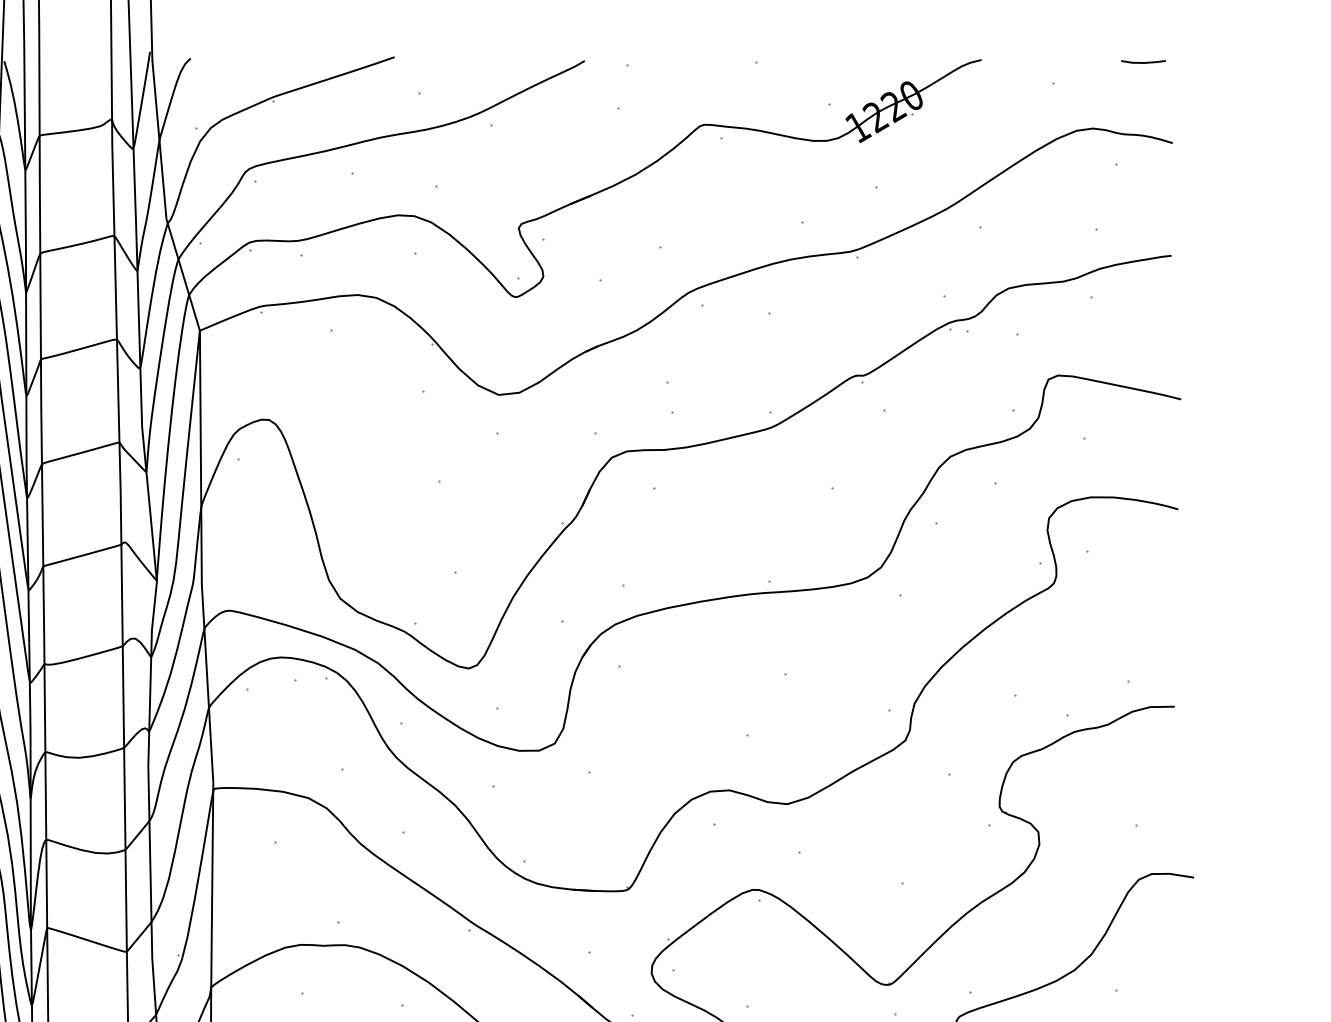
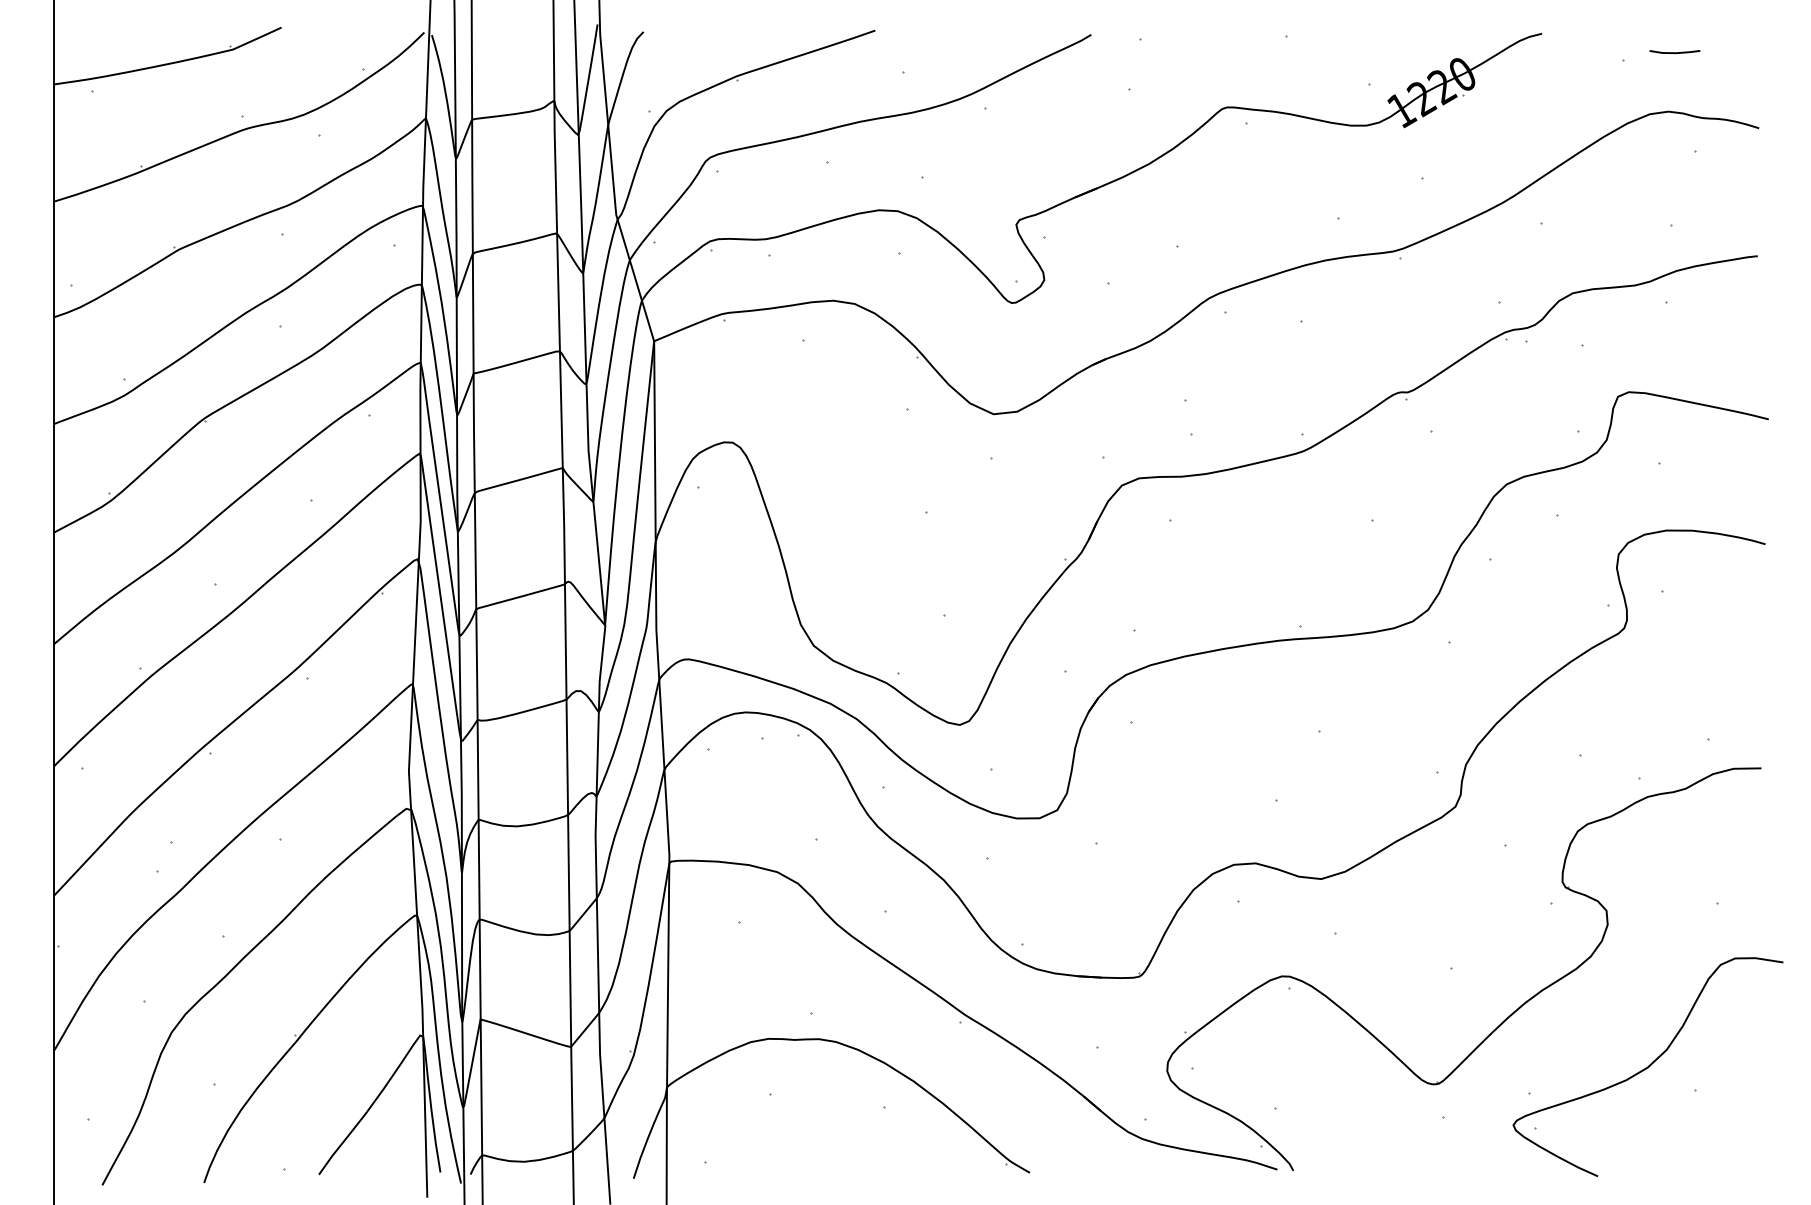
line: (1143, 62) -> (1674, 52), moved

